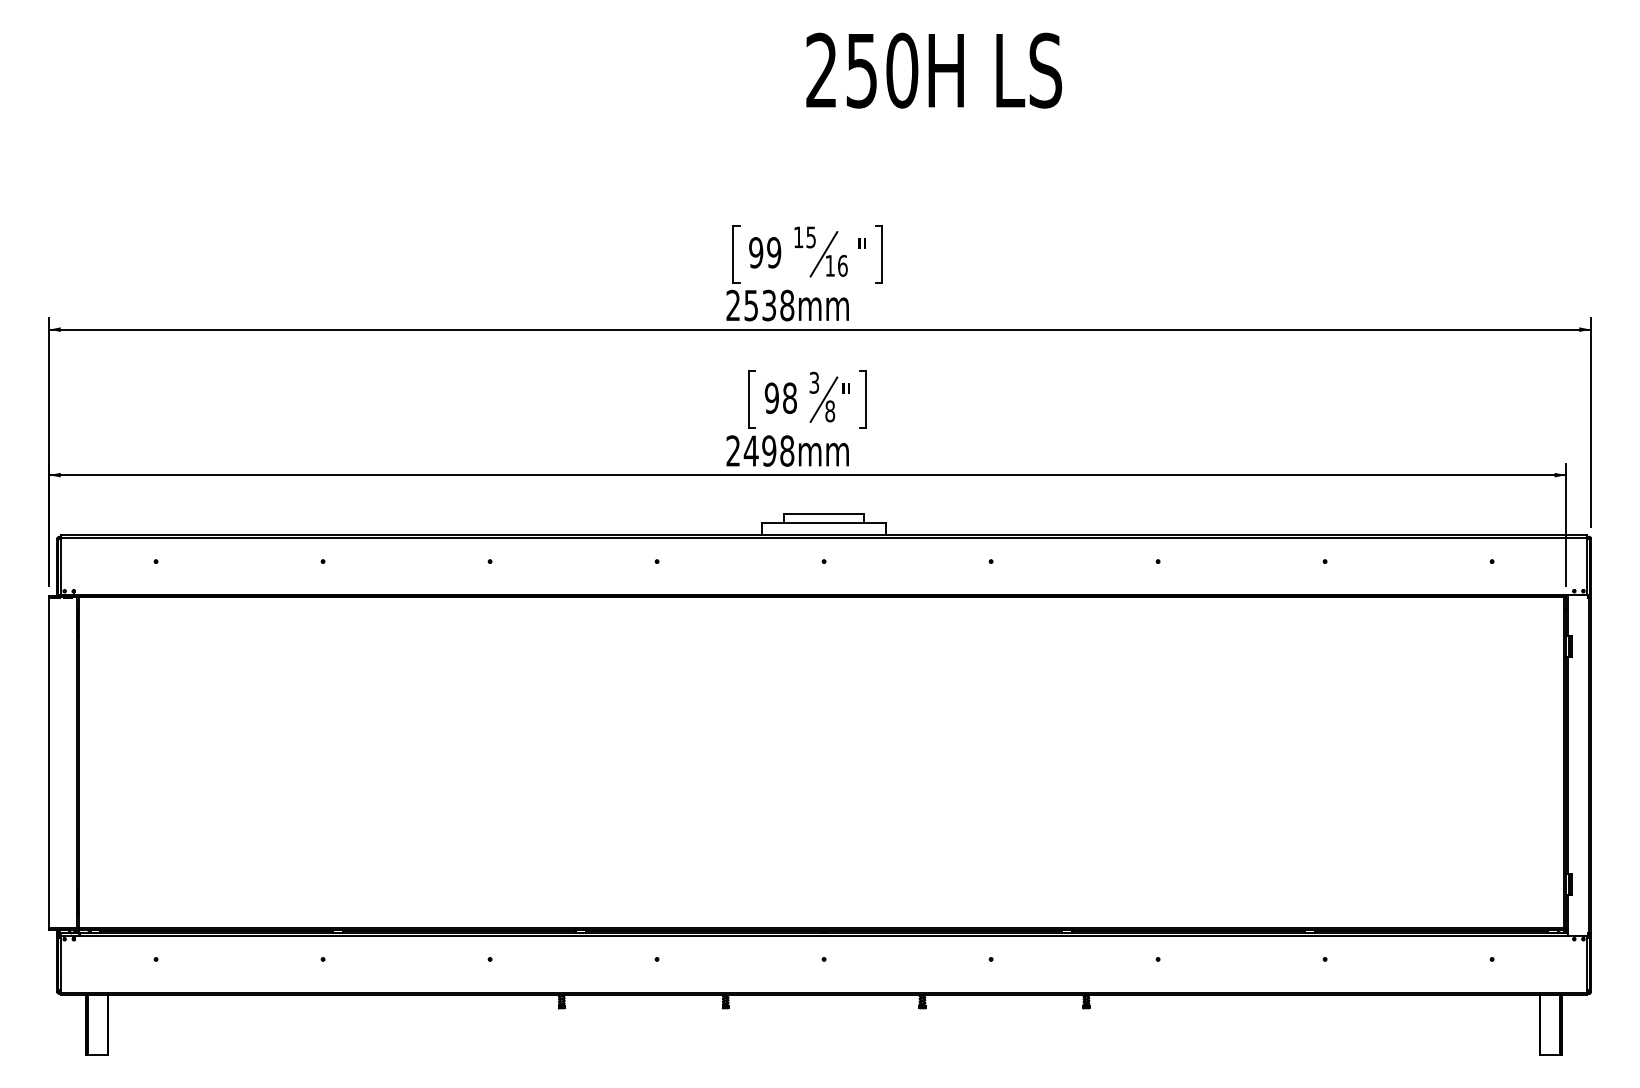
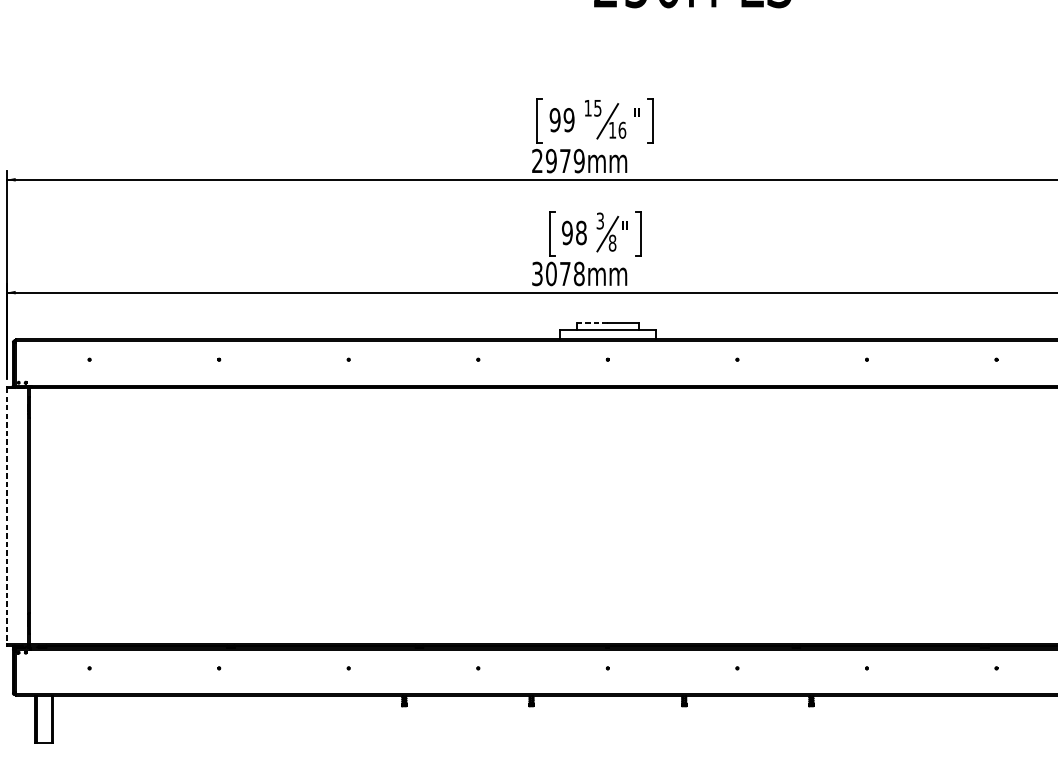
text: (769, 305) -> (565, 161), 2538mm -> 2979mm
text: (751, 450) -> (551, 273), 2498mm -> 3078mm
line: (804, 514) -> (592, 323), solid -> dashed
line: (49, 762) -> (6, 515), solid -> dashed

